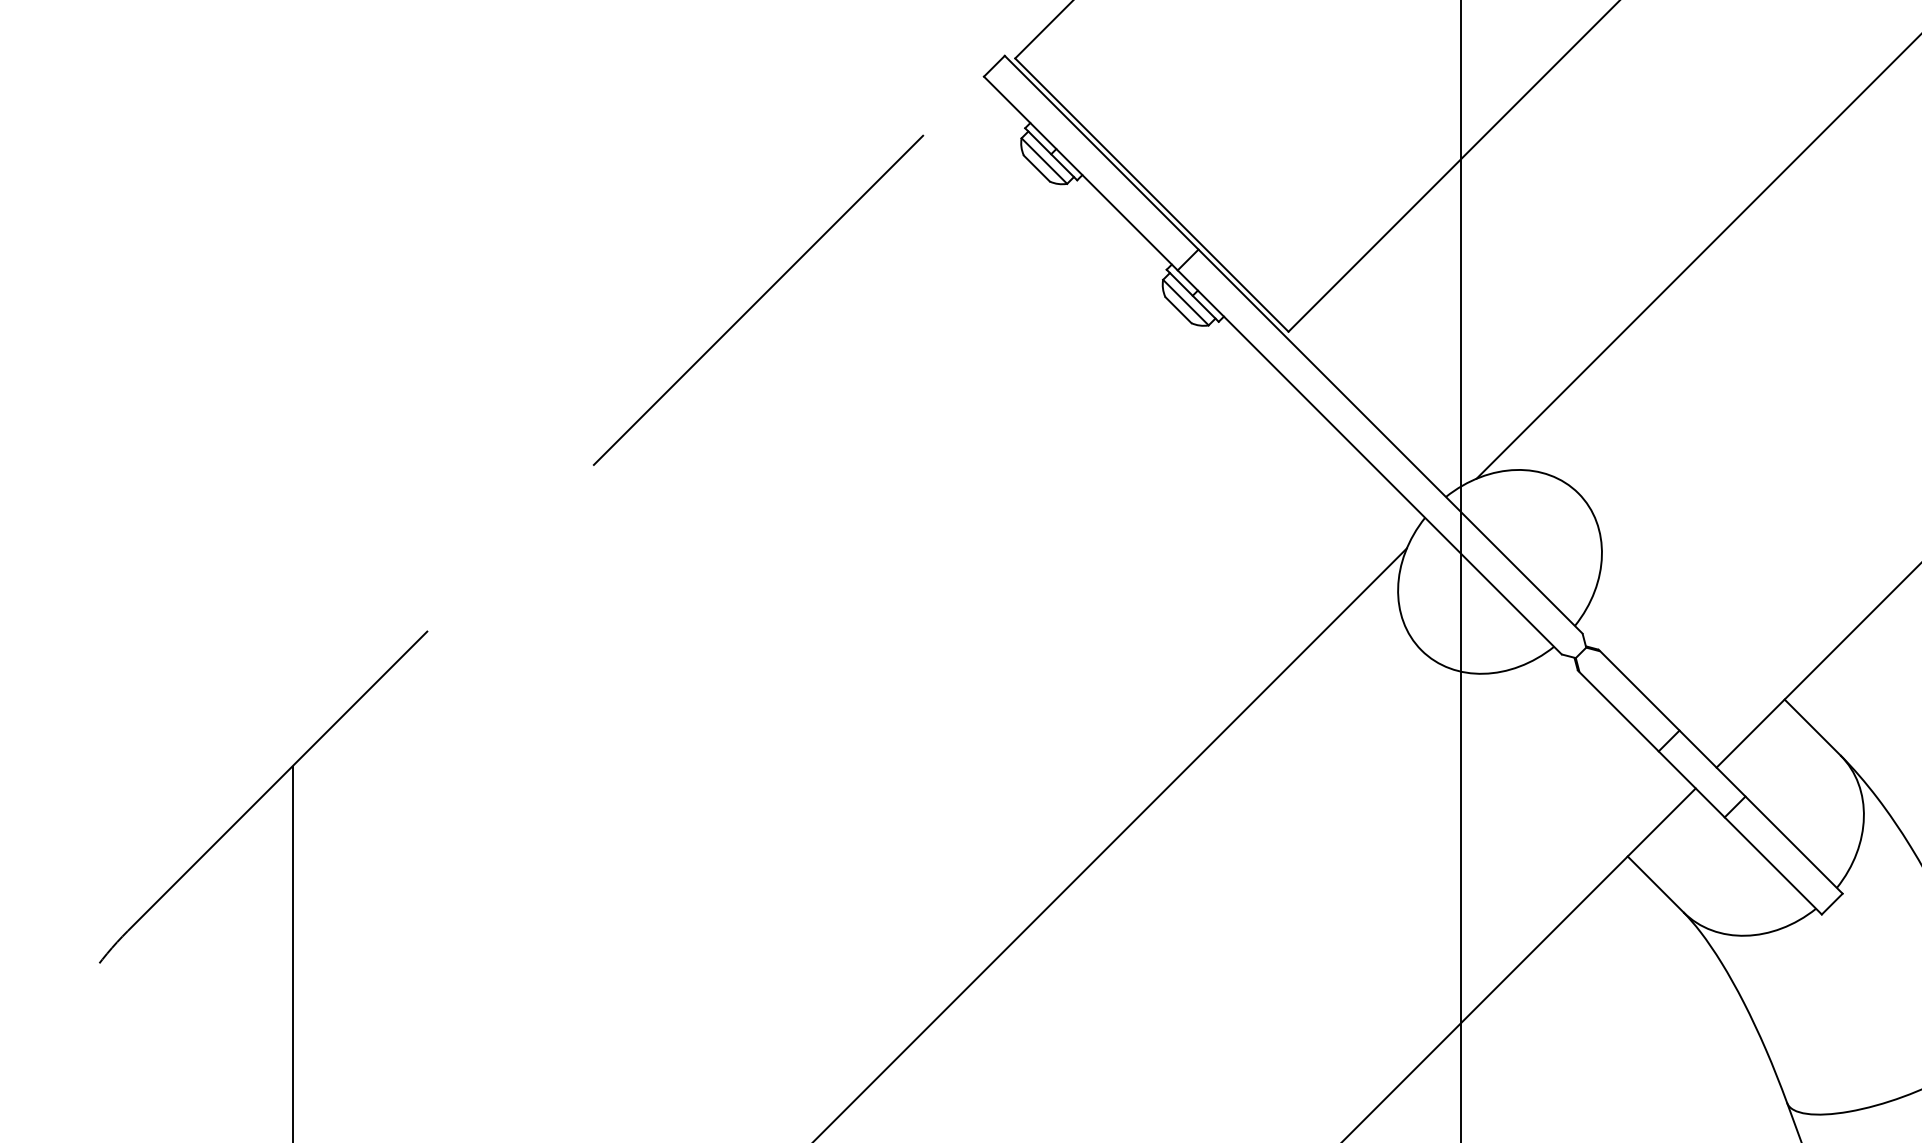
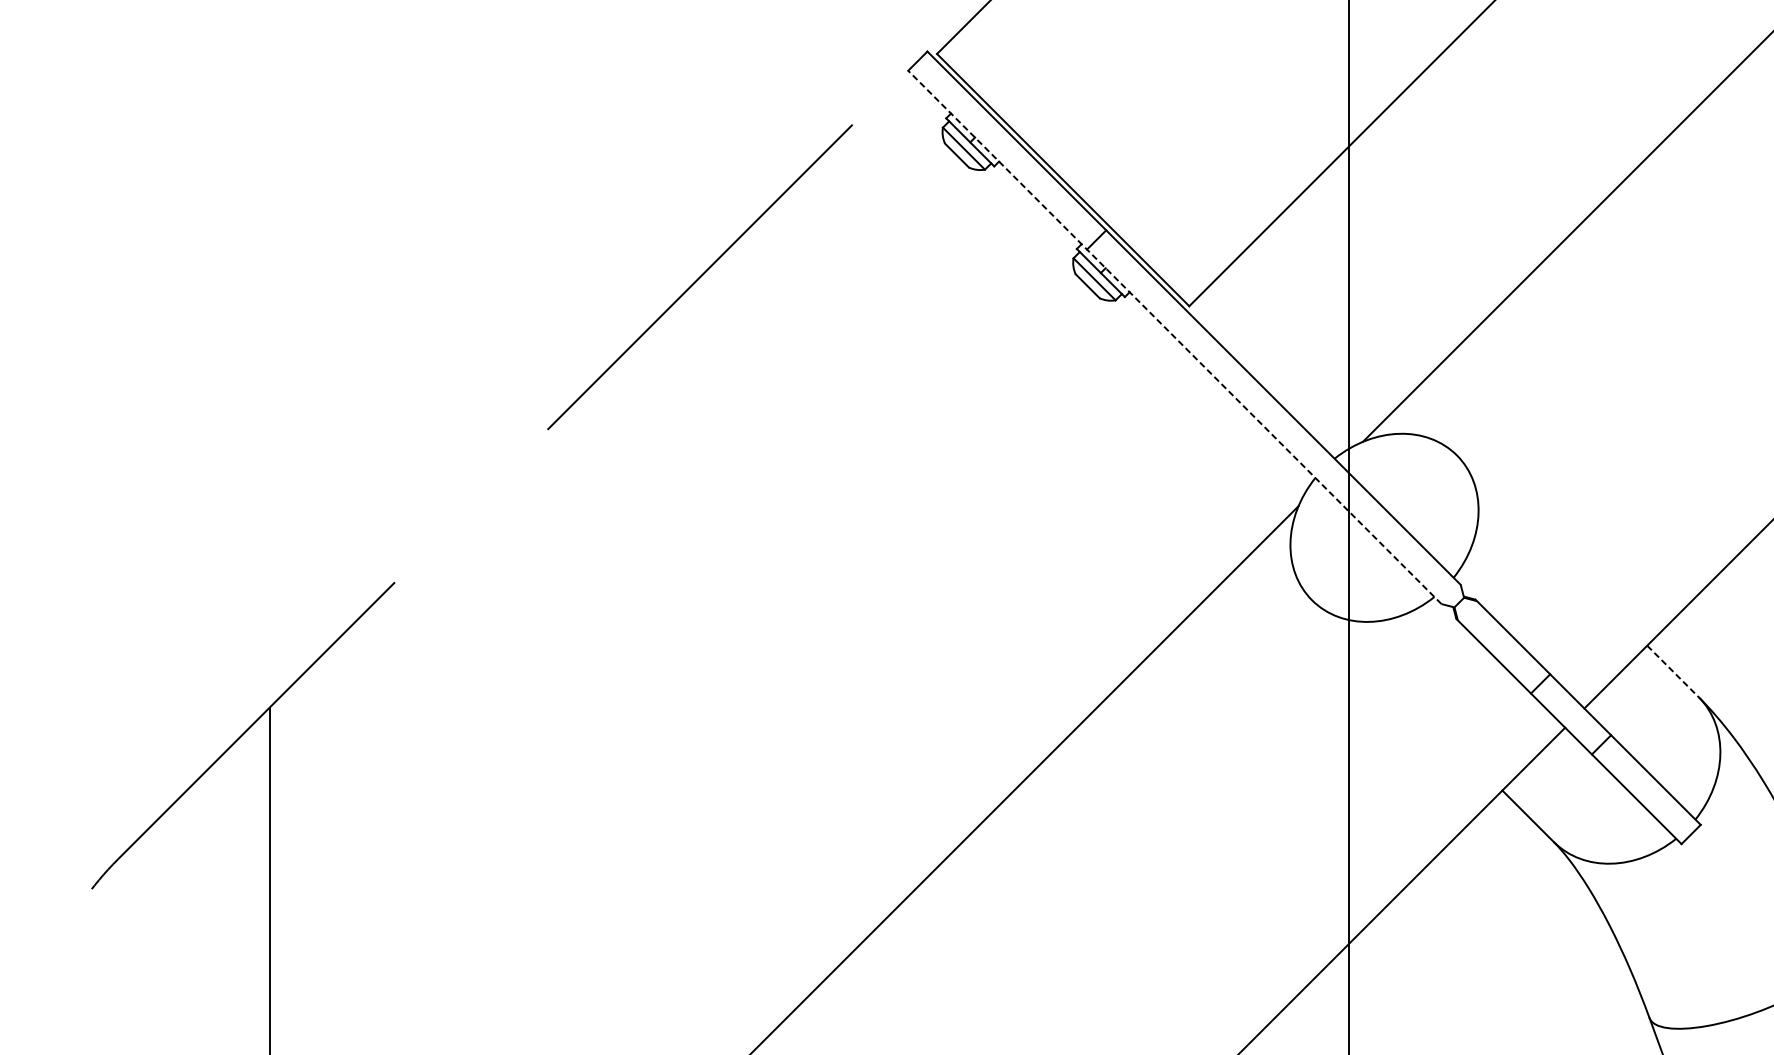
line: (1272, 365) -> (1174, 337), solid -> dashed
line: (1812, 727) -> (1672, 671), solid -> dashed

